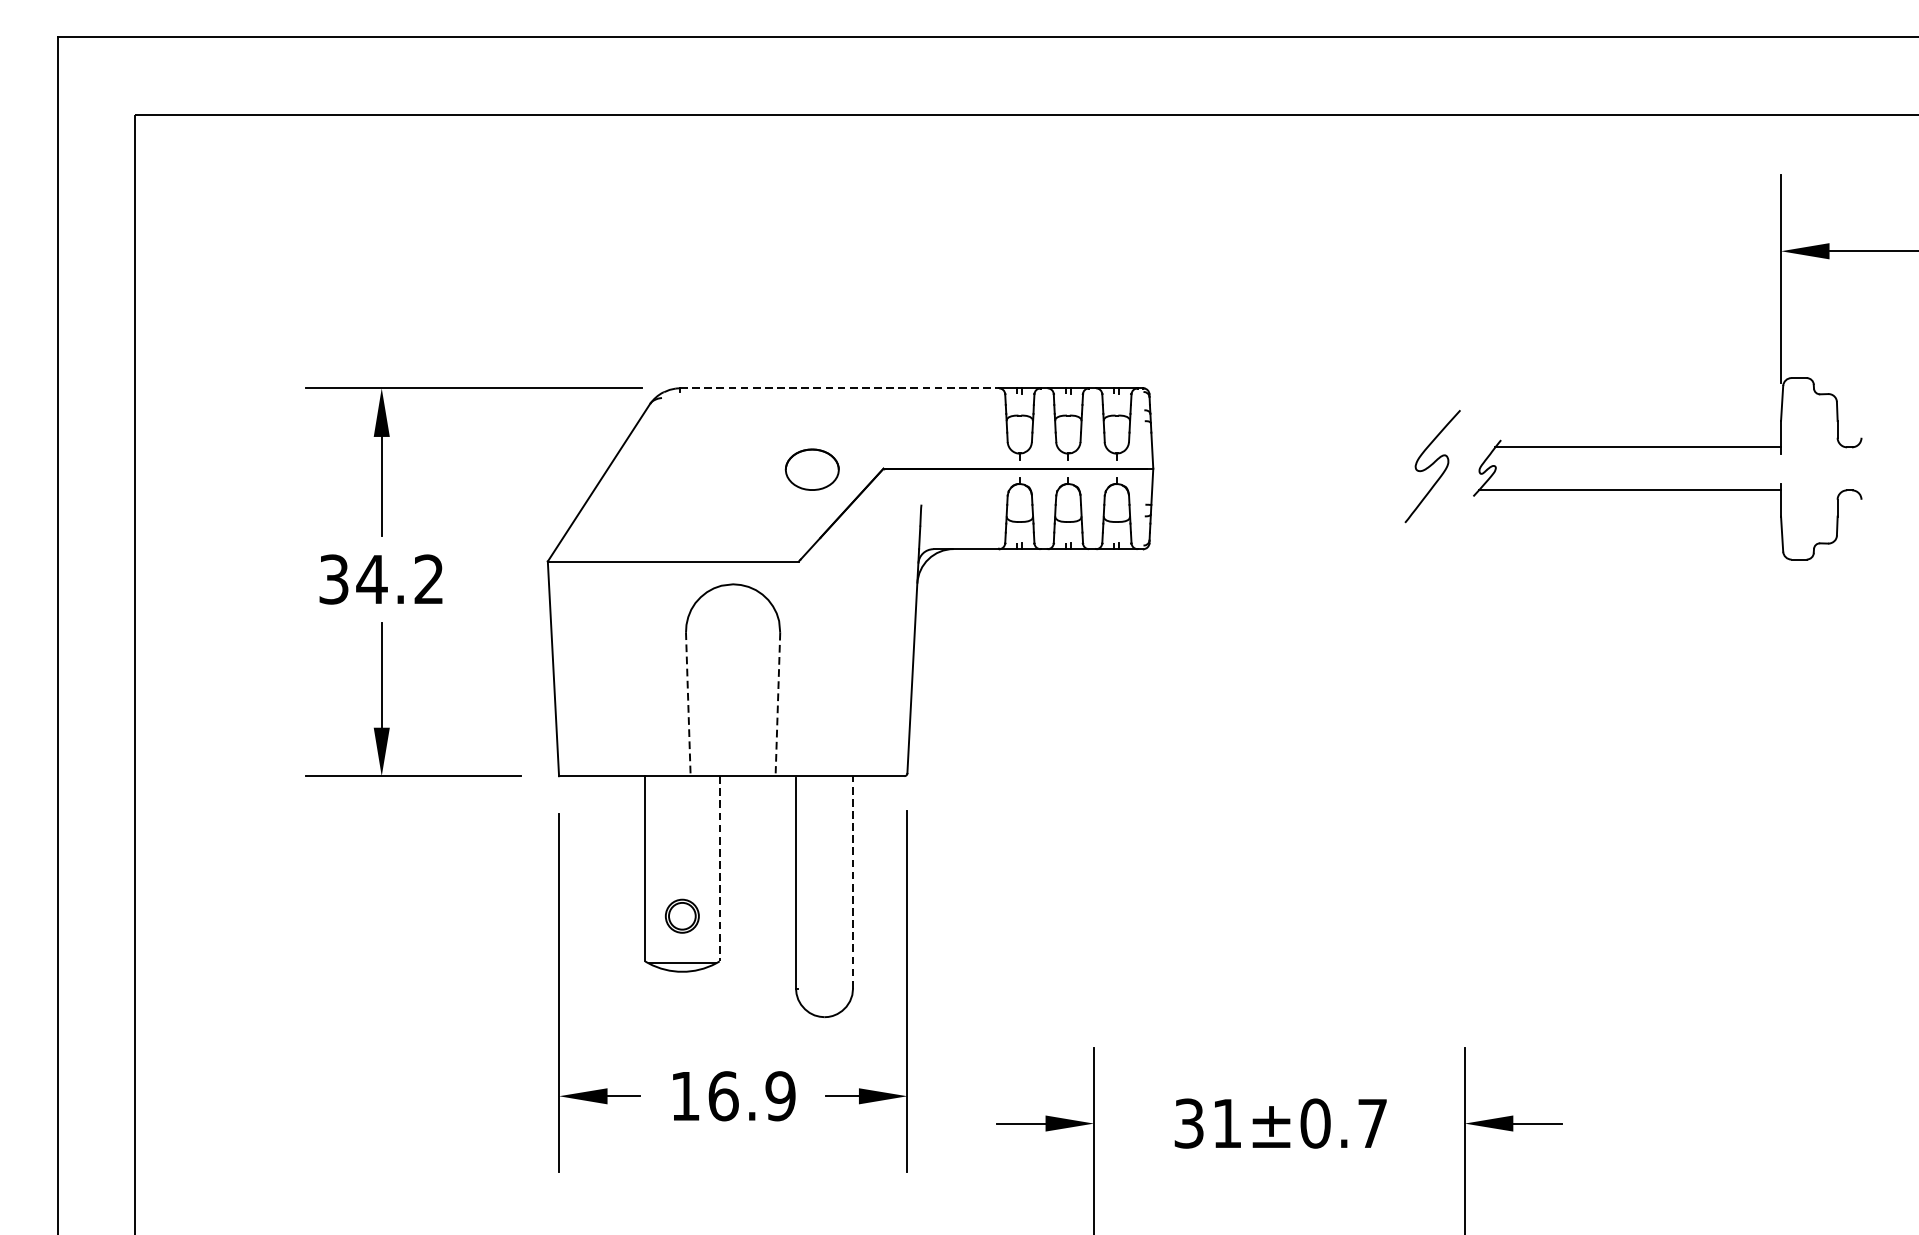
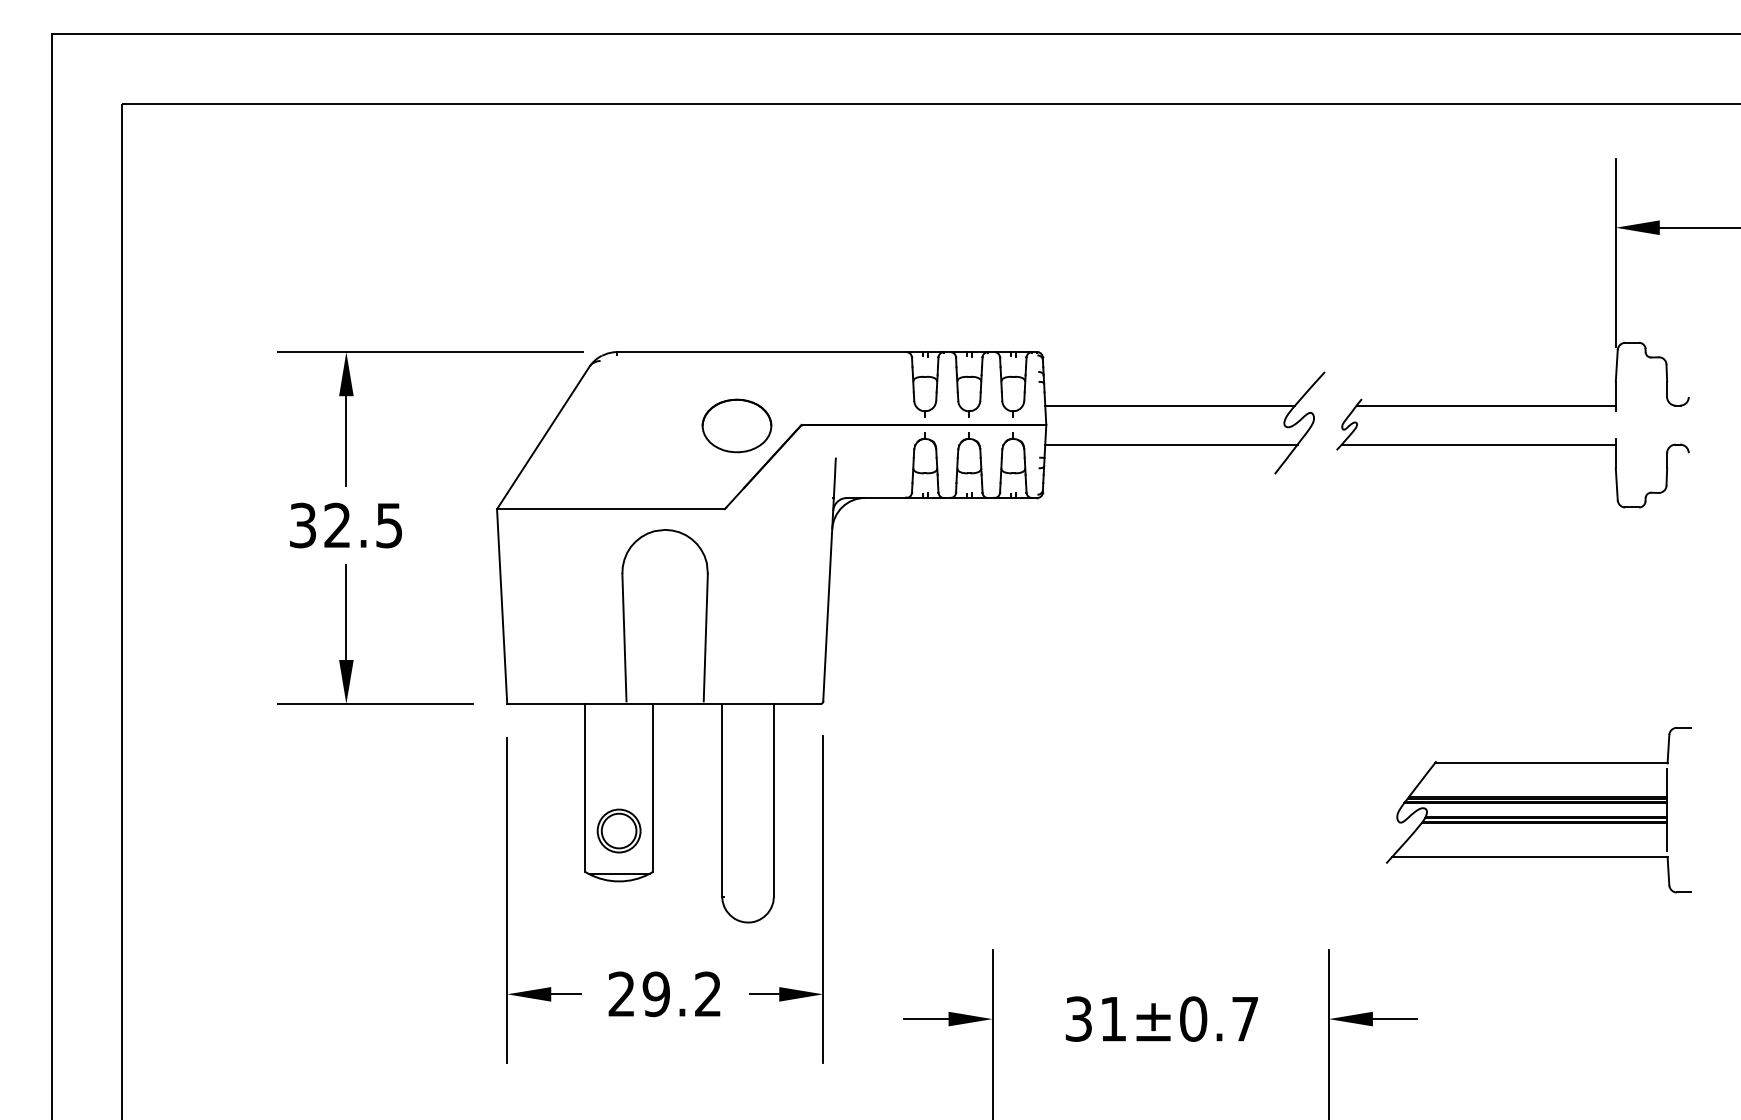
line: (839, 388) -> (761, 352), dashed -> solid
line: (1290, 447) -> (1170, 405), added
part: (811, 469) -> (736, 425), size x1.43
line: (1291, 490) -> (1171, 444), added
text: (399, 579) -> (362, 525), 34.2 -> 32.5
line: (688, 702) -> (624, 637), dashed -> solid
line: (777, 702) -> (705, 637), dashed -> solid
line: (719, 868) -> (652, 787), dashed -> solid
line: (852, 881) -> (773, 799), dashed -> solid
part: (1695, 893) -> (1538, 810), added
part: (681, 915) -> (618, 830), size x1.43
text: (732, 1096) -> (664, 994), 16.9 -> 29.2

